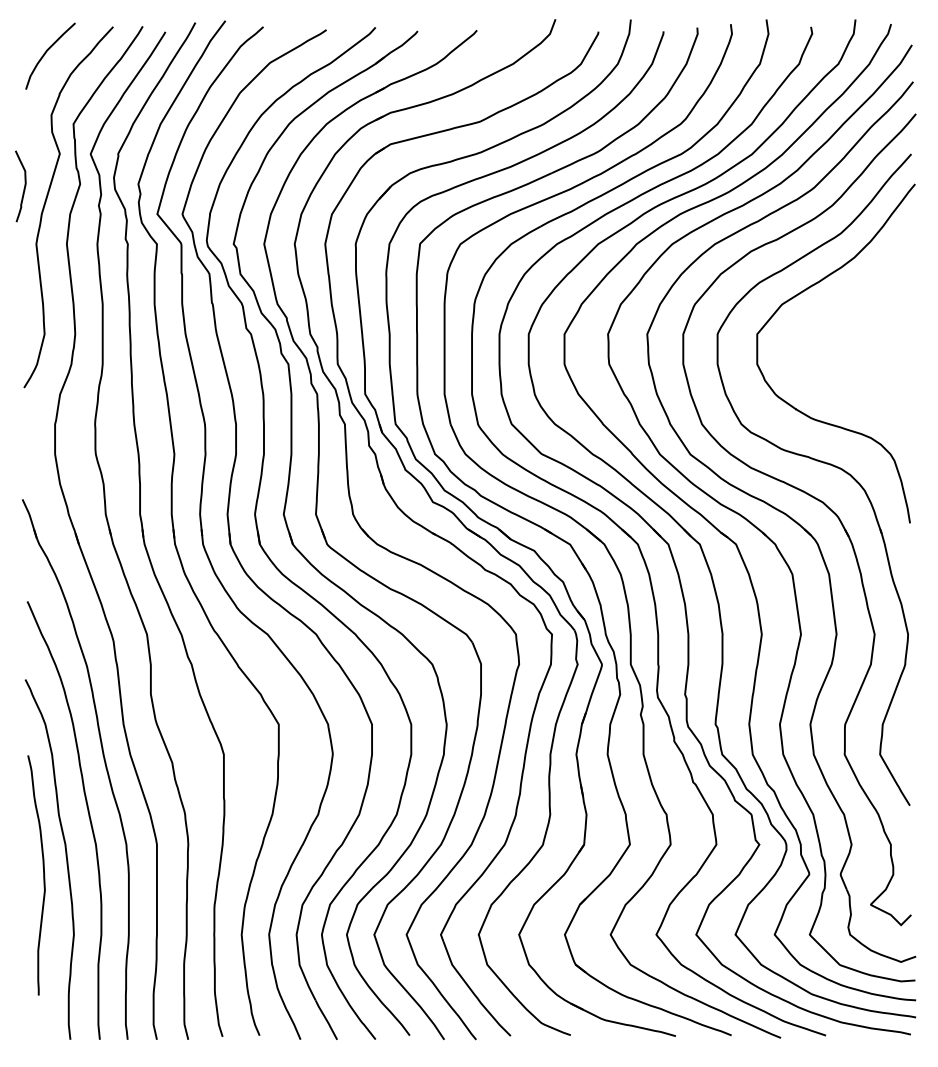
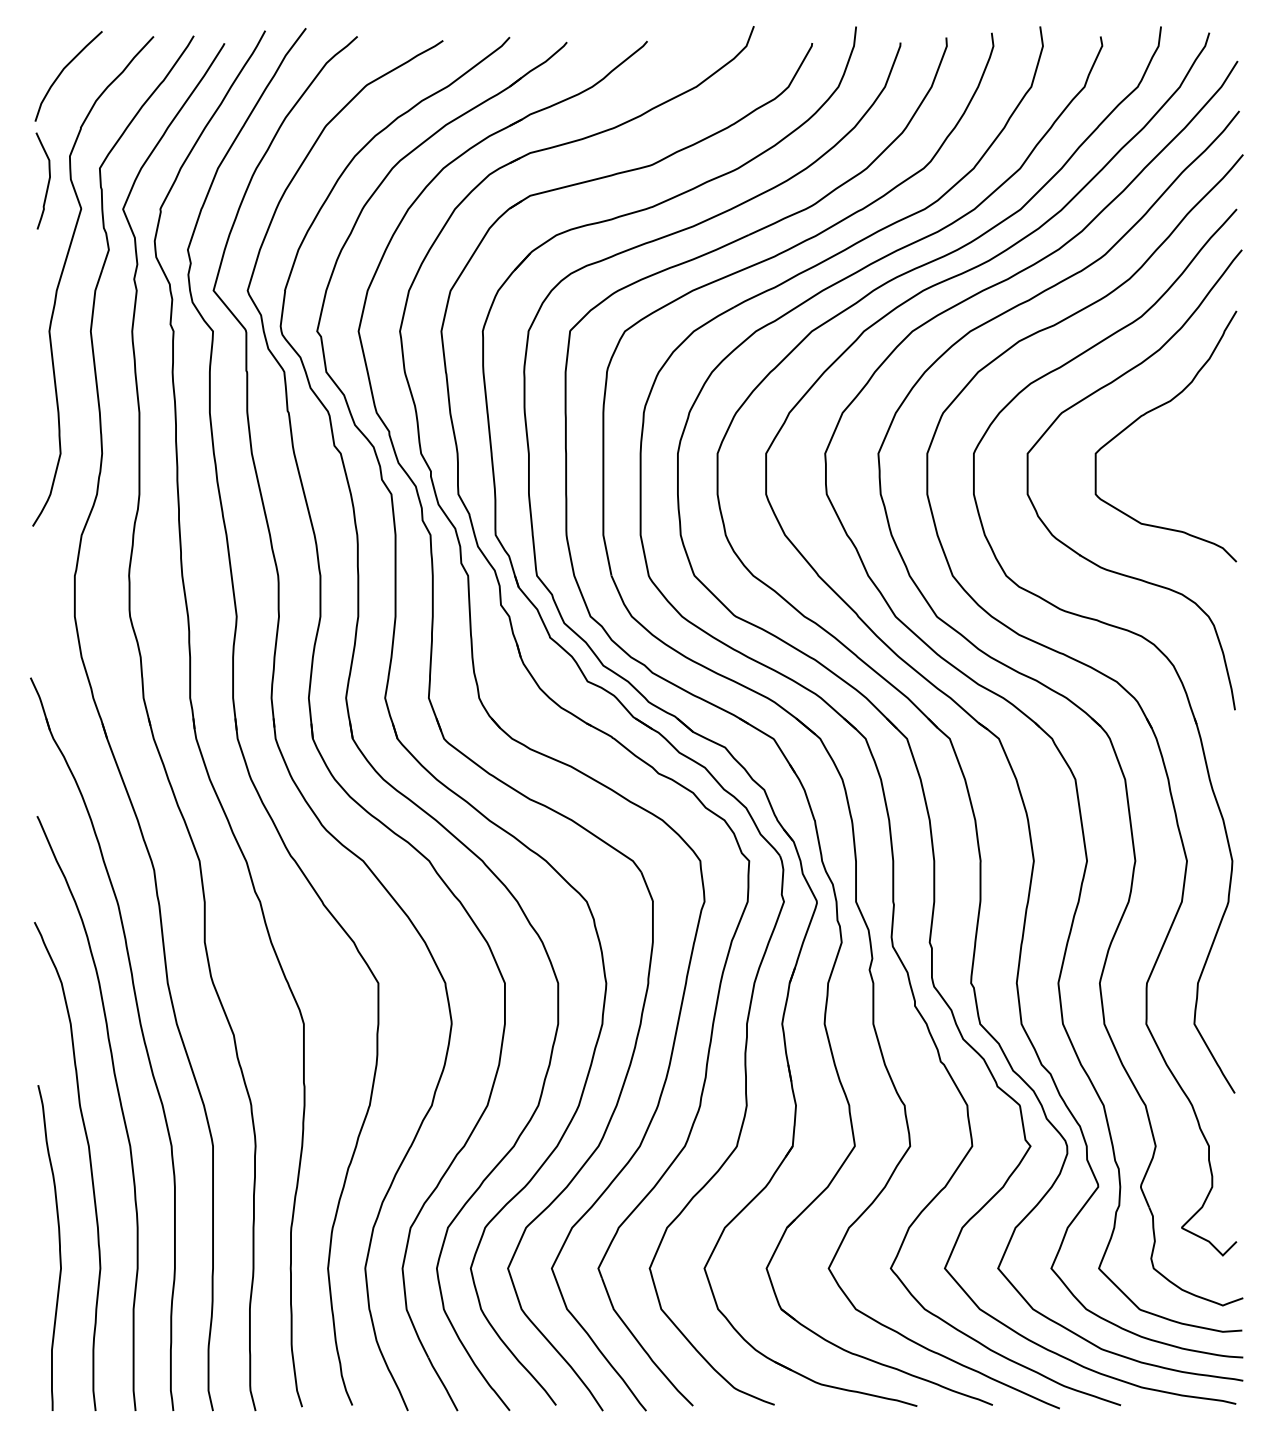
curve: (23, 188) -> (47, 183), moved
curve: (849, 302) -> (1153, 410), added
curve: (43, 875) -> (59, 1247), moved

